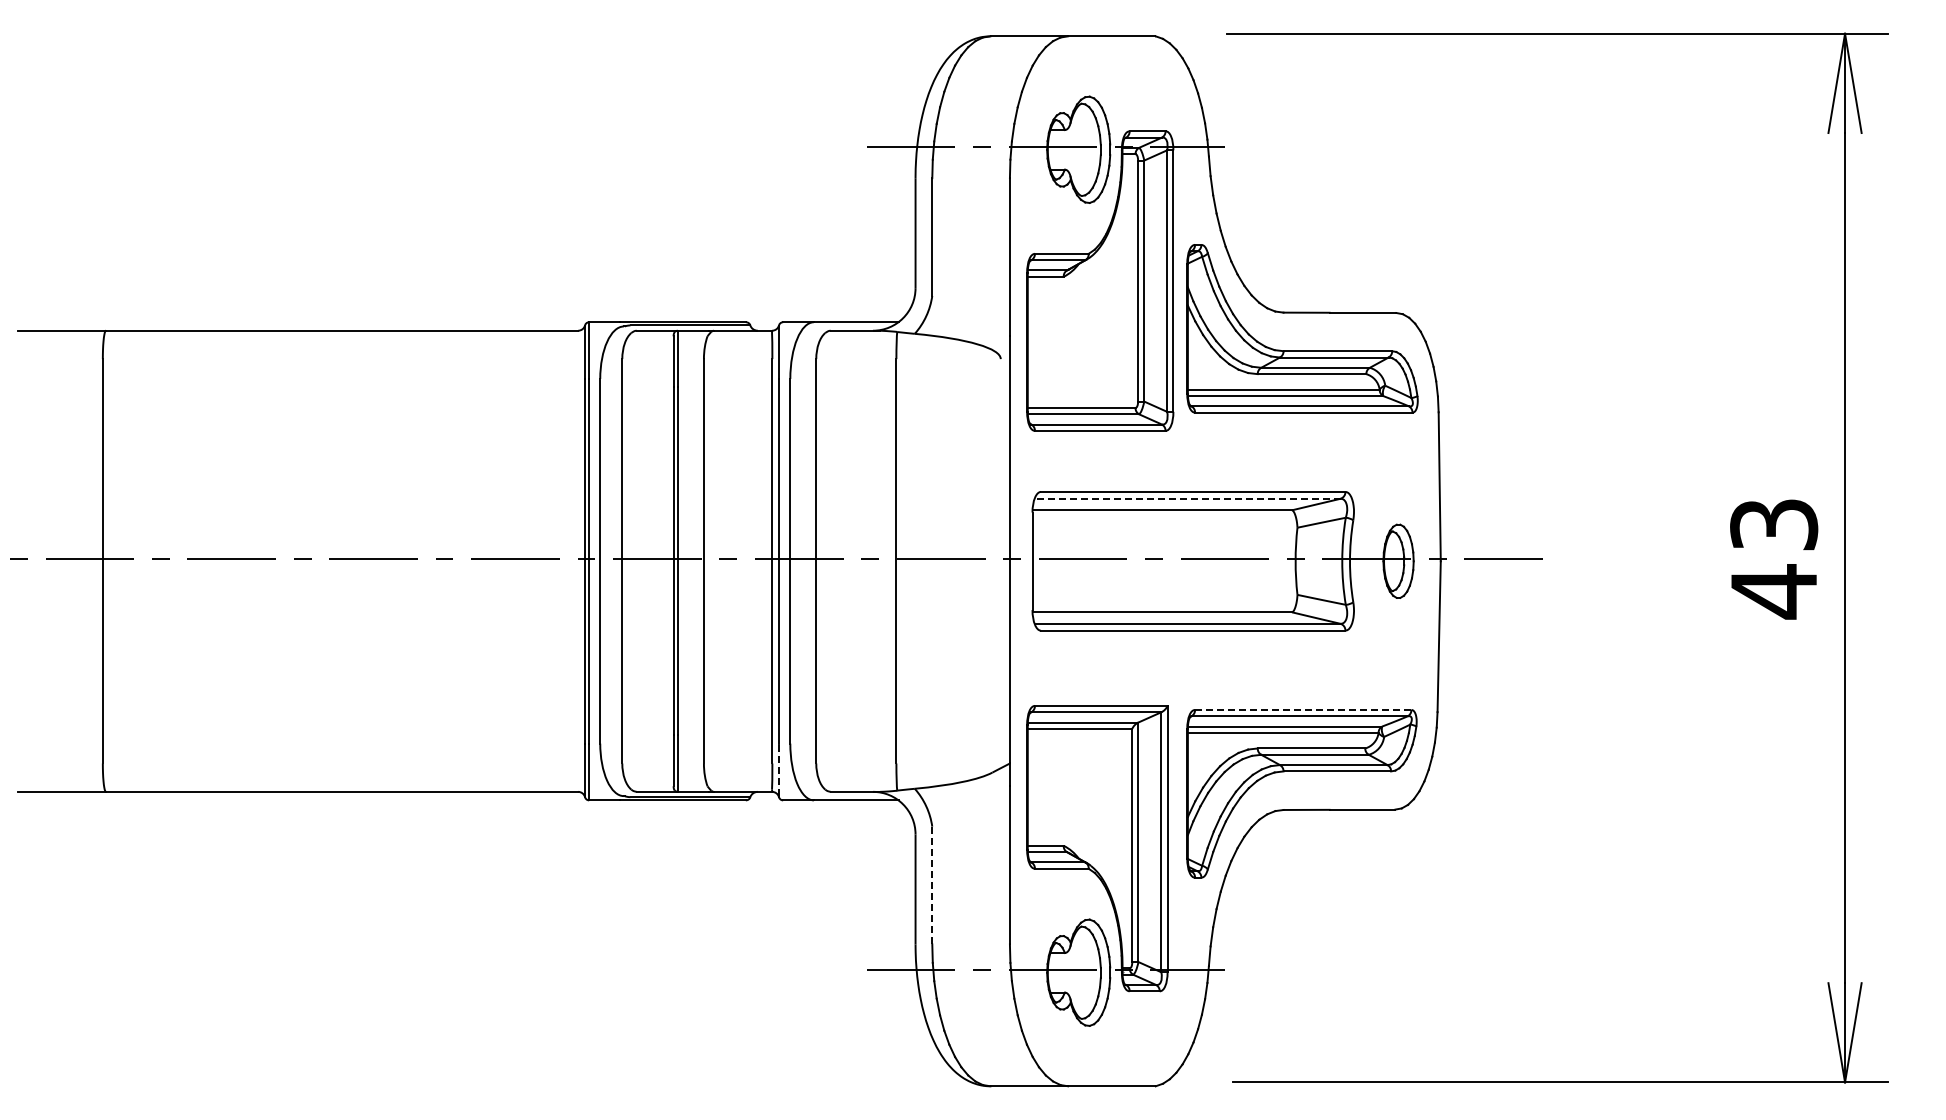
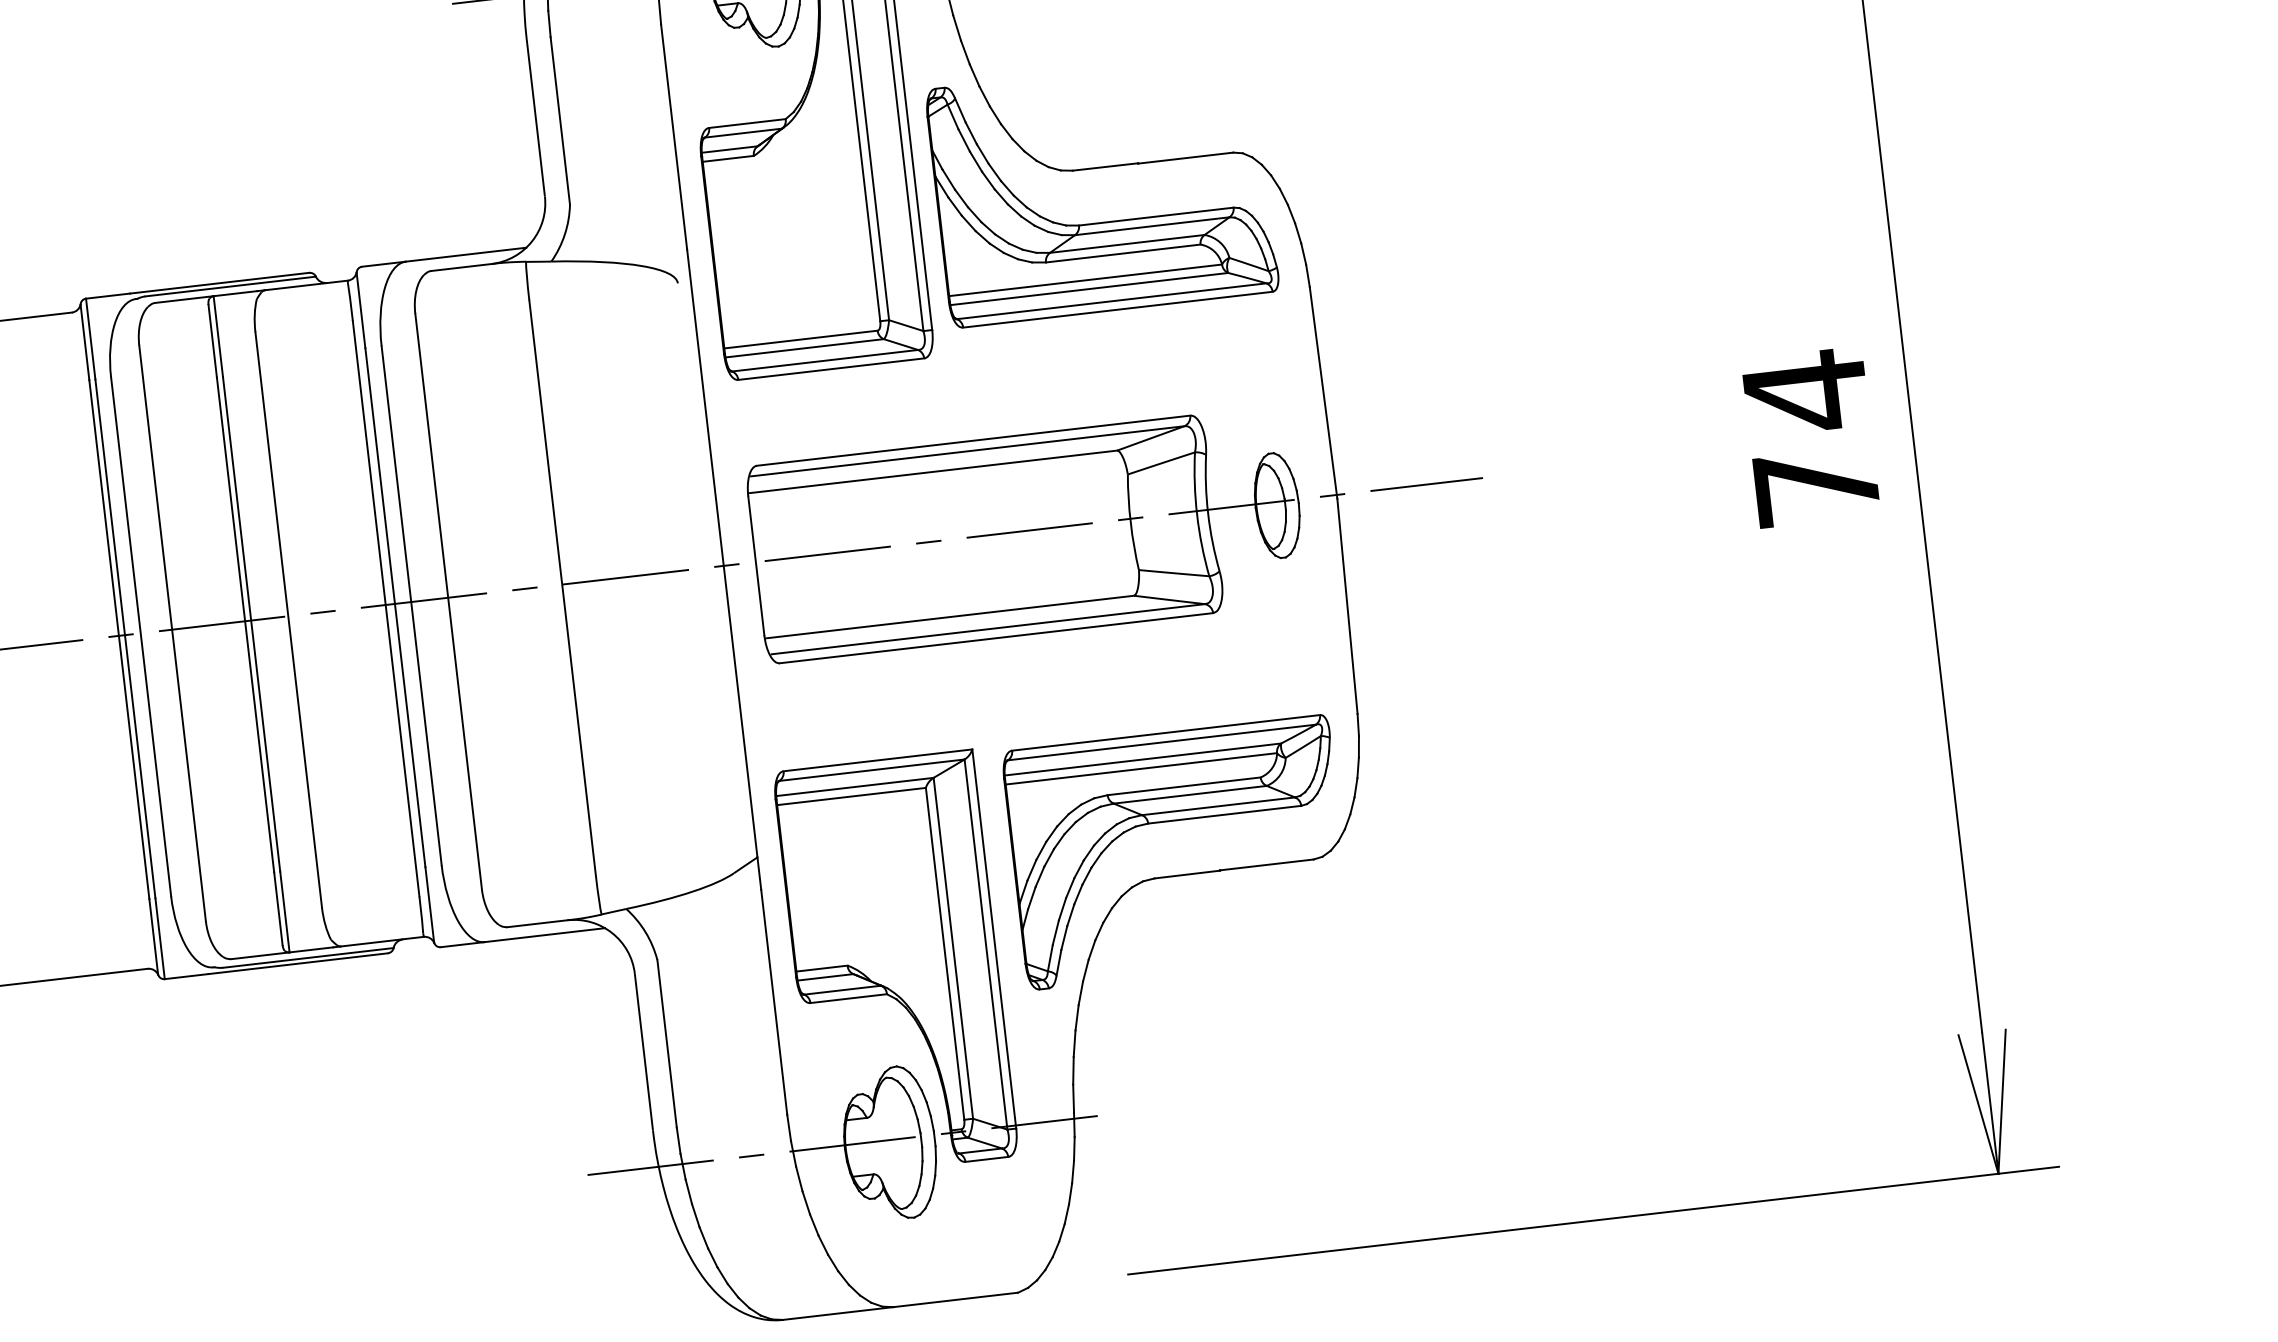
line: (1187, 498) -> (966, 451), dashed -> solid
text: (1774, 558) -> (1811, 439), 43 -> 74
line: (1303, 709) -> (1166, 732), dashed -> solid
line: (778, 769) -> (429, 904), dashed -> solid
line: (932, 885) -> (667, 1043), dashed -> solid

